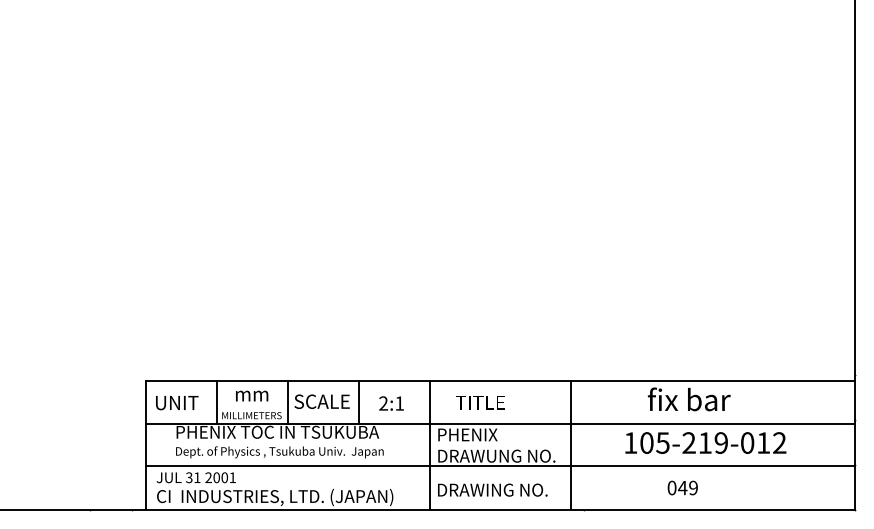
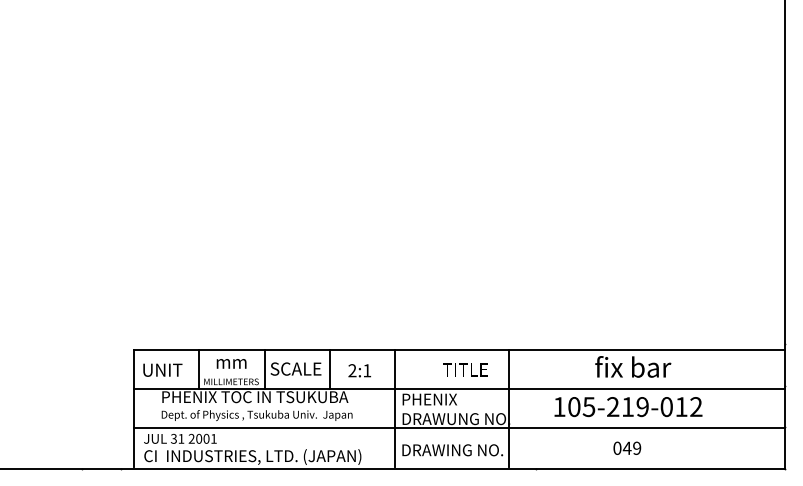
text: (480, 402) -> (465, 369), moved
text: (705, 443) -> (628, 407), moved
line: (570, 444) -> (508, 408), moved

